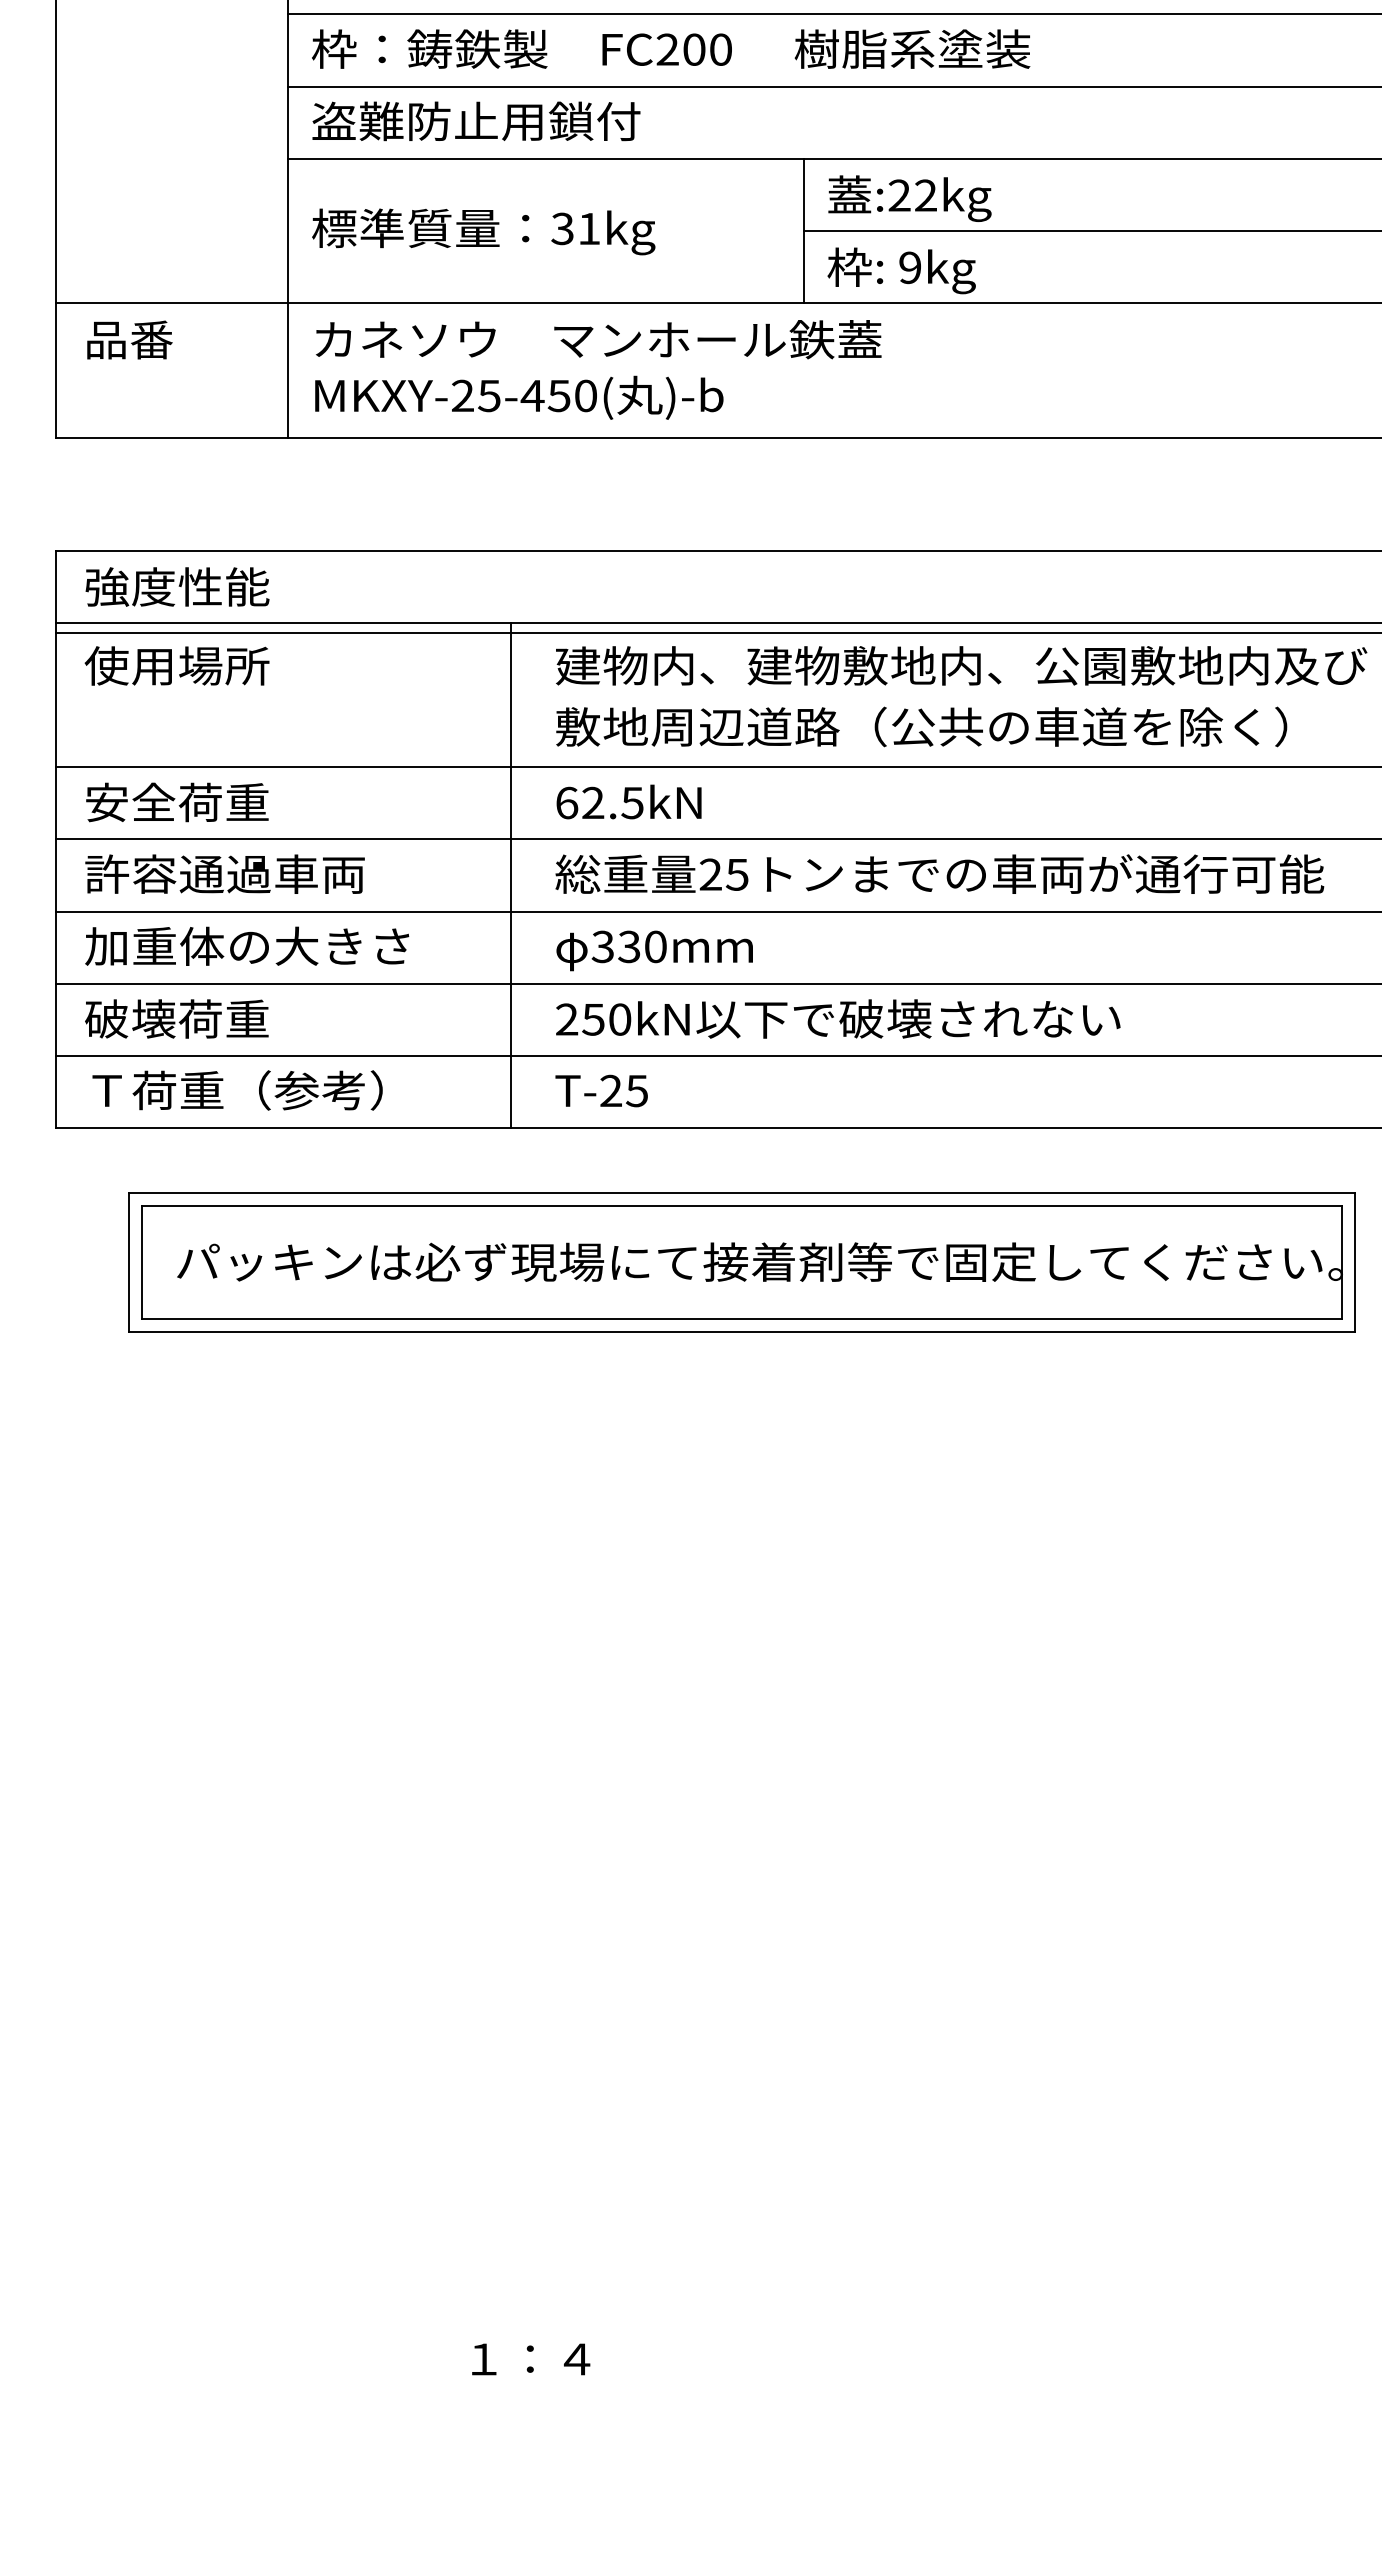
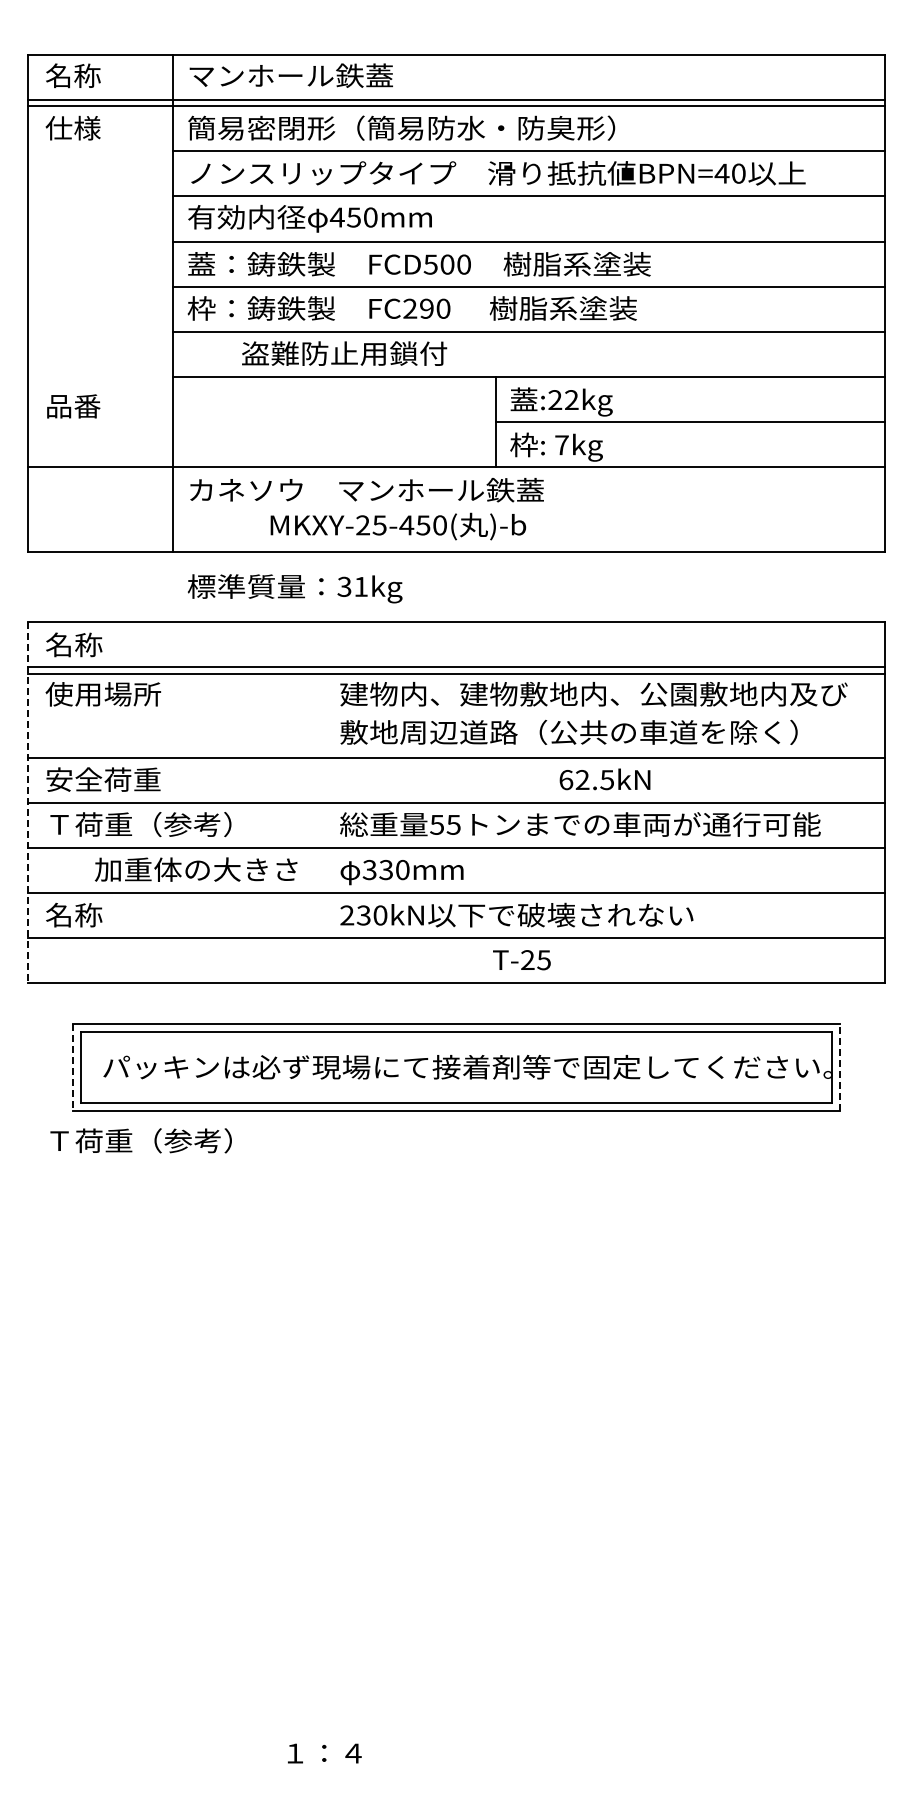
text: (693, 49) -> (426, 308), FC200 -> FC290
text: (476, 121) -> (344, 353), moved
text: (484, 231) -> (295, 588), moved
text: (909, 268) -> (561, 445), 9kg -> 7kg
text: (129, 340) -> (73, 406), moved
text: (519, 397) -> (398, 526), moved
text: (177, 586) -> (103, 644), 強度性能 -> 名称
text: (628, 802) -> (604, 779), moved
line: (55, 838) -> (27, 802), solid -> dashed
text: (233, 874) -> (138, 824), 許容通過車両 -> Ｔ荷重（参考）
text: (711, 874) -> (437, 824), 25 -> 55
line: (511, 875) -> (312, 825), removed
text: (246, 946) -> (195, 869), moved
text: (175, 1017) -> (102, 914), 破壊荷重 -> 名称
text: (593, 1019) -> (363, 915), 250kN -> 230kN
text: (236, 1089) -> (140, 1140), moved
text: (601, 1091) -> (521, 960), moved
line: (1354, 1261) -> (839, 1066), solid -> dashed
line: (129, 1262) -> (73, 1067), solid -> dashed

